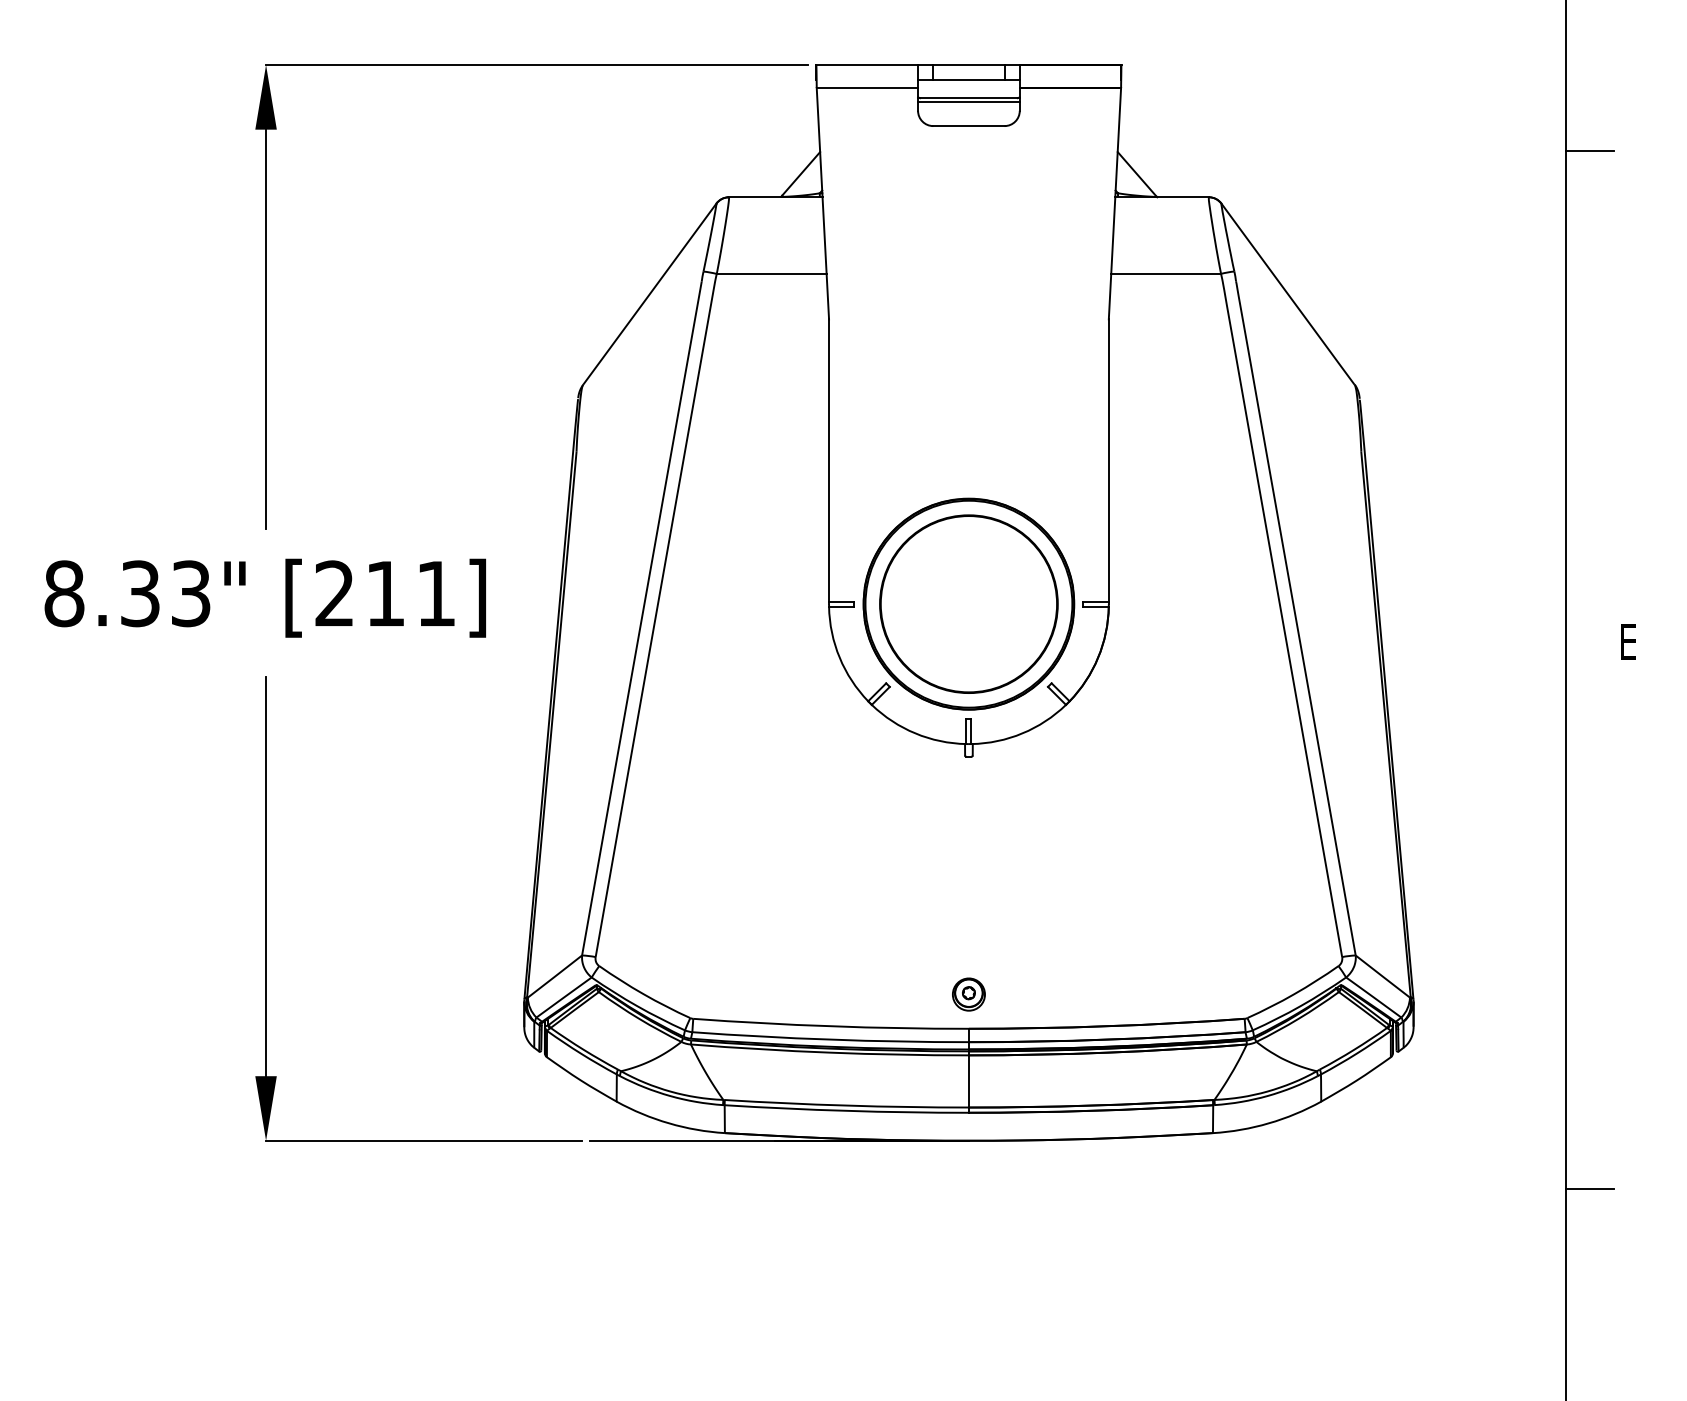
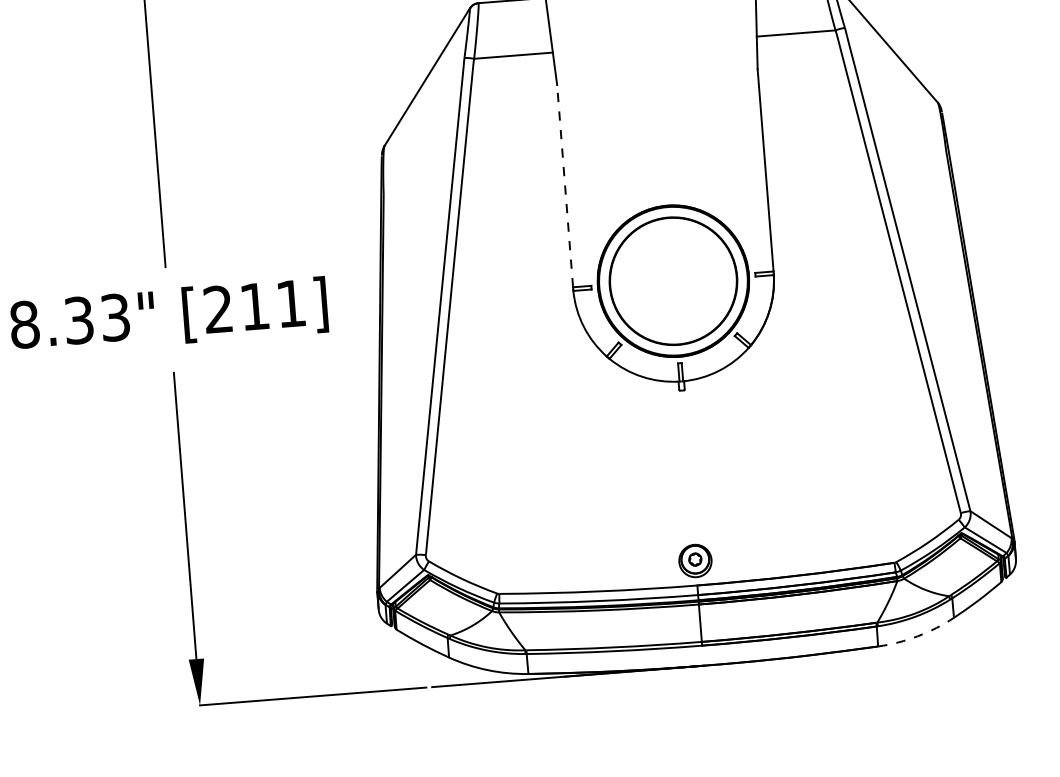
line: (829, 460) -> (565, 186), solid -> dashed
part: (968, 994) -> (695, 560), size x1.4
arc: (1268, 1123) -> (917, 636), solid -> dashed

